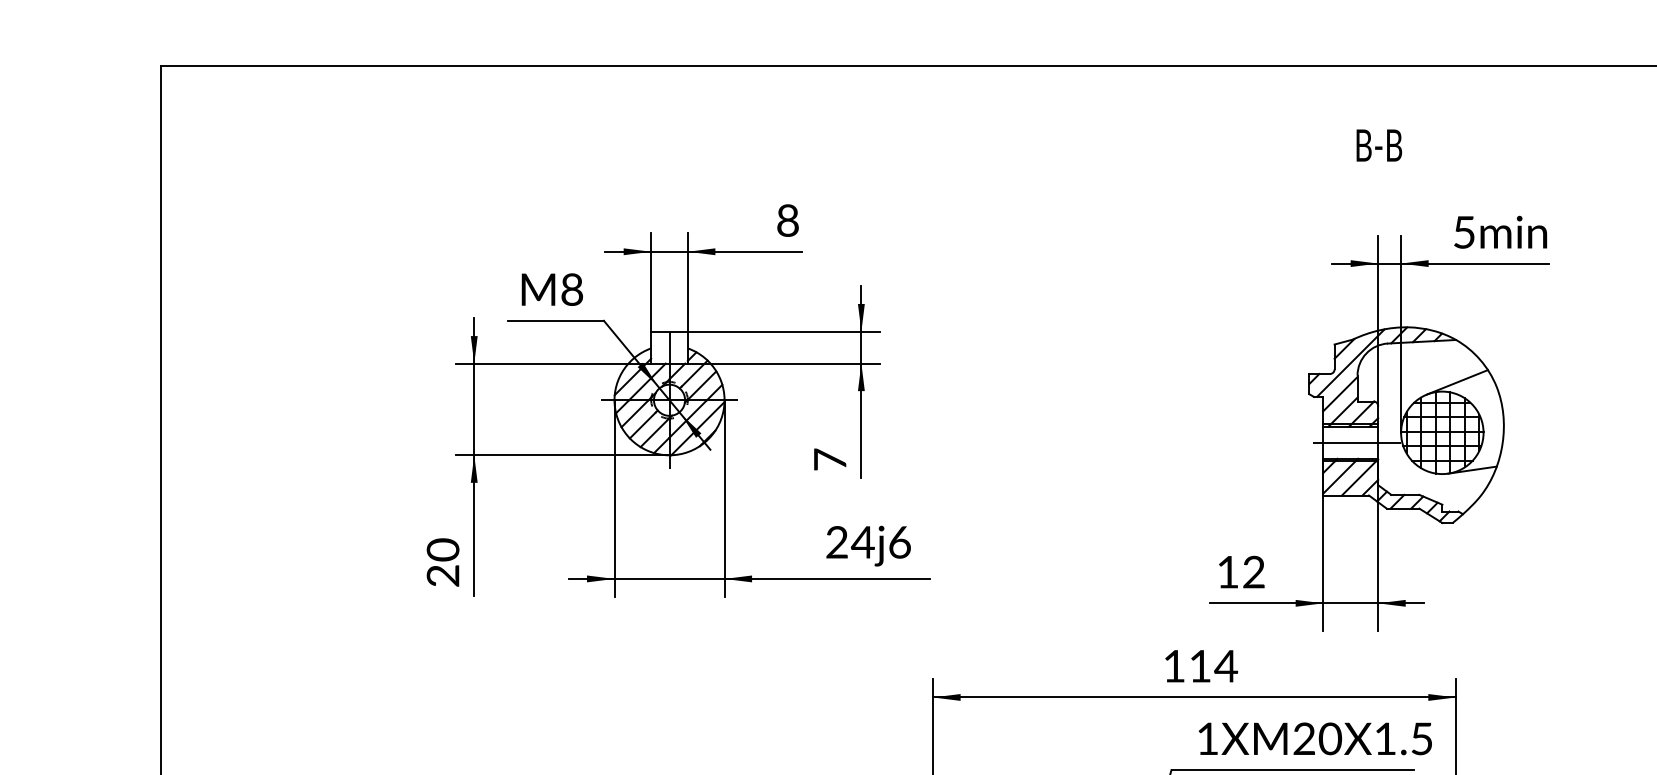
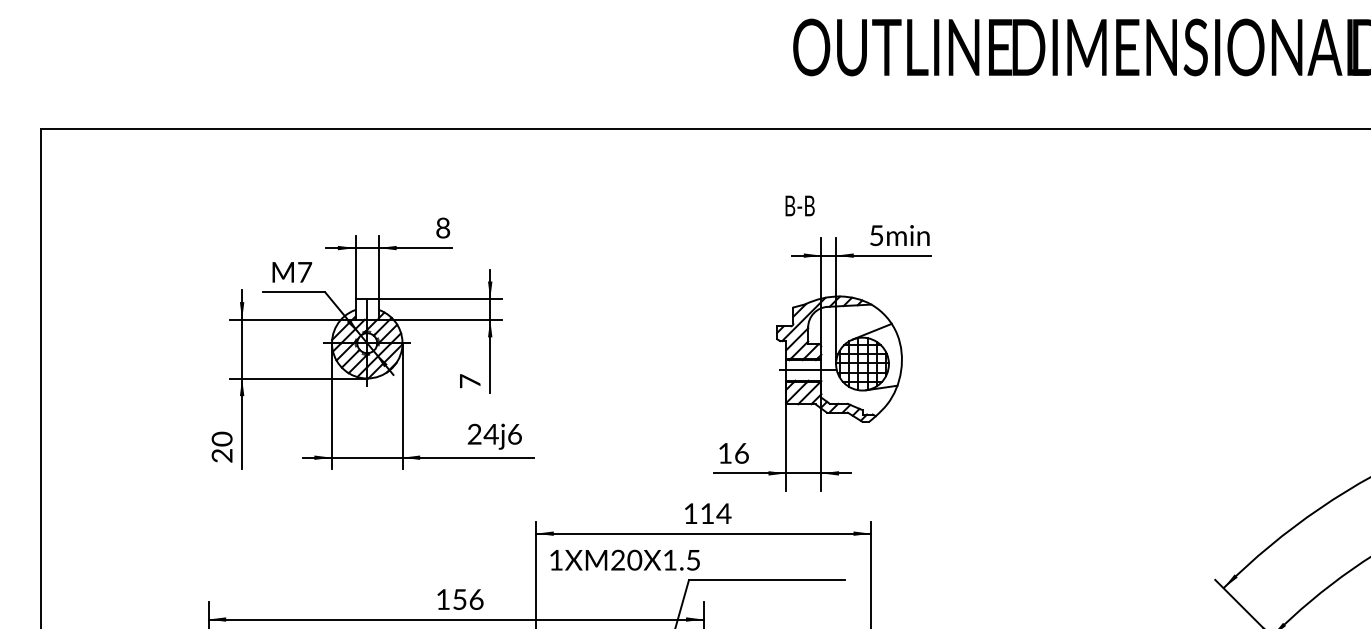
text: (1378, 144) -> (799, 205), moved
text: (573, 288) -> (305, 271), M8 -> M7
text: (1253, 572) -> (741, 453), 12 -> 16
text: (1314, 737) -> (624, 559), moved

